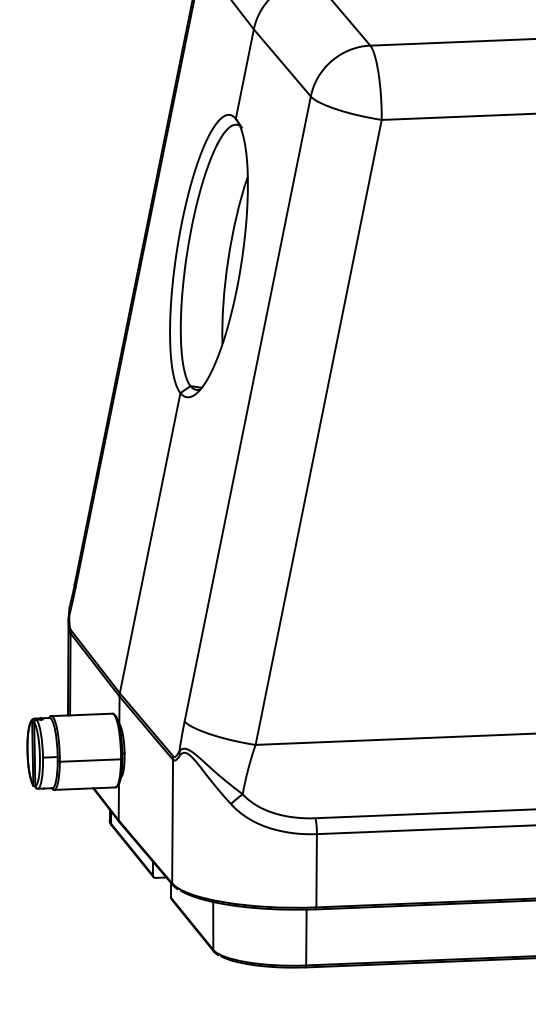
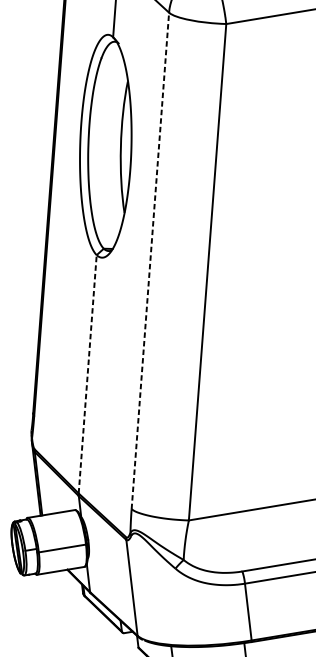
line: (247, 408) -> (150, 260), solid -> dashed
line: (150, 542) -> (87, 373), solid -> dashed

